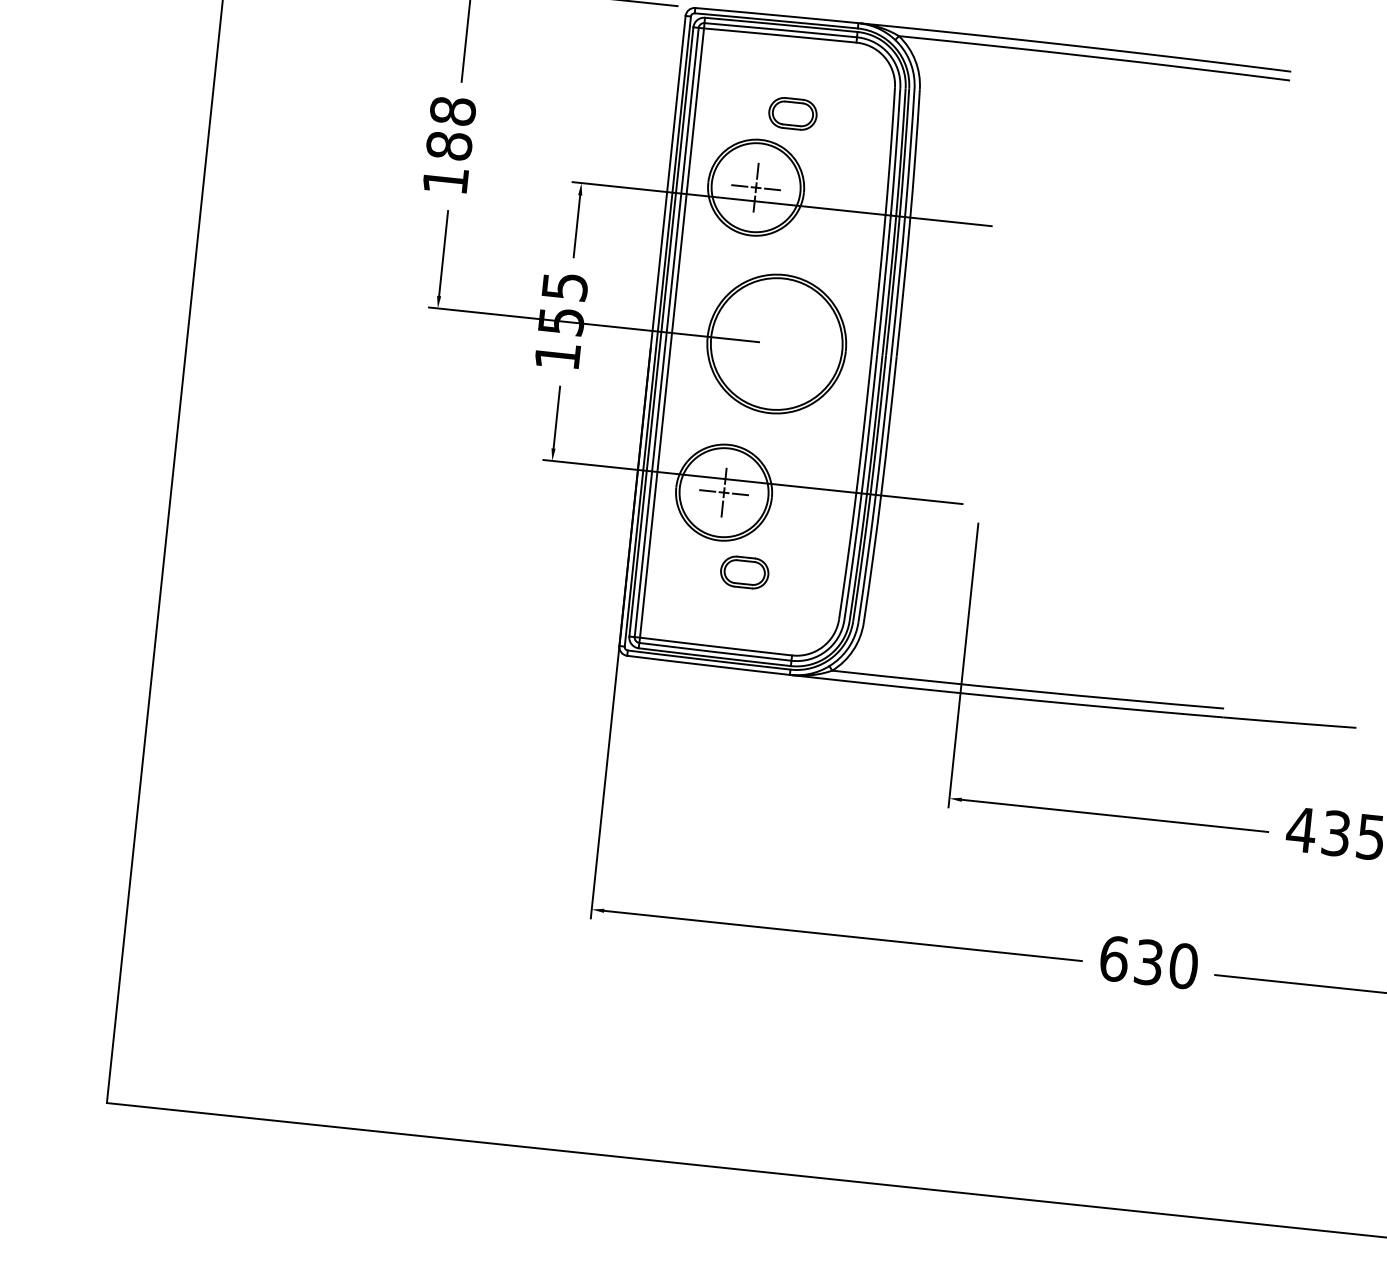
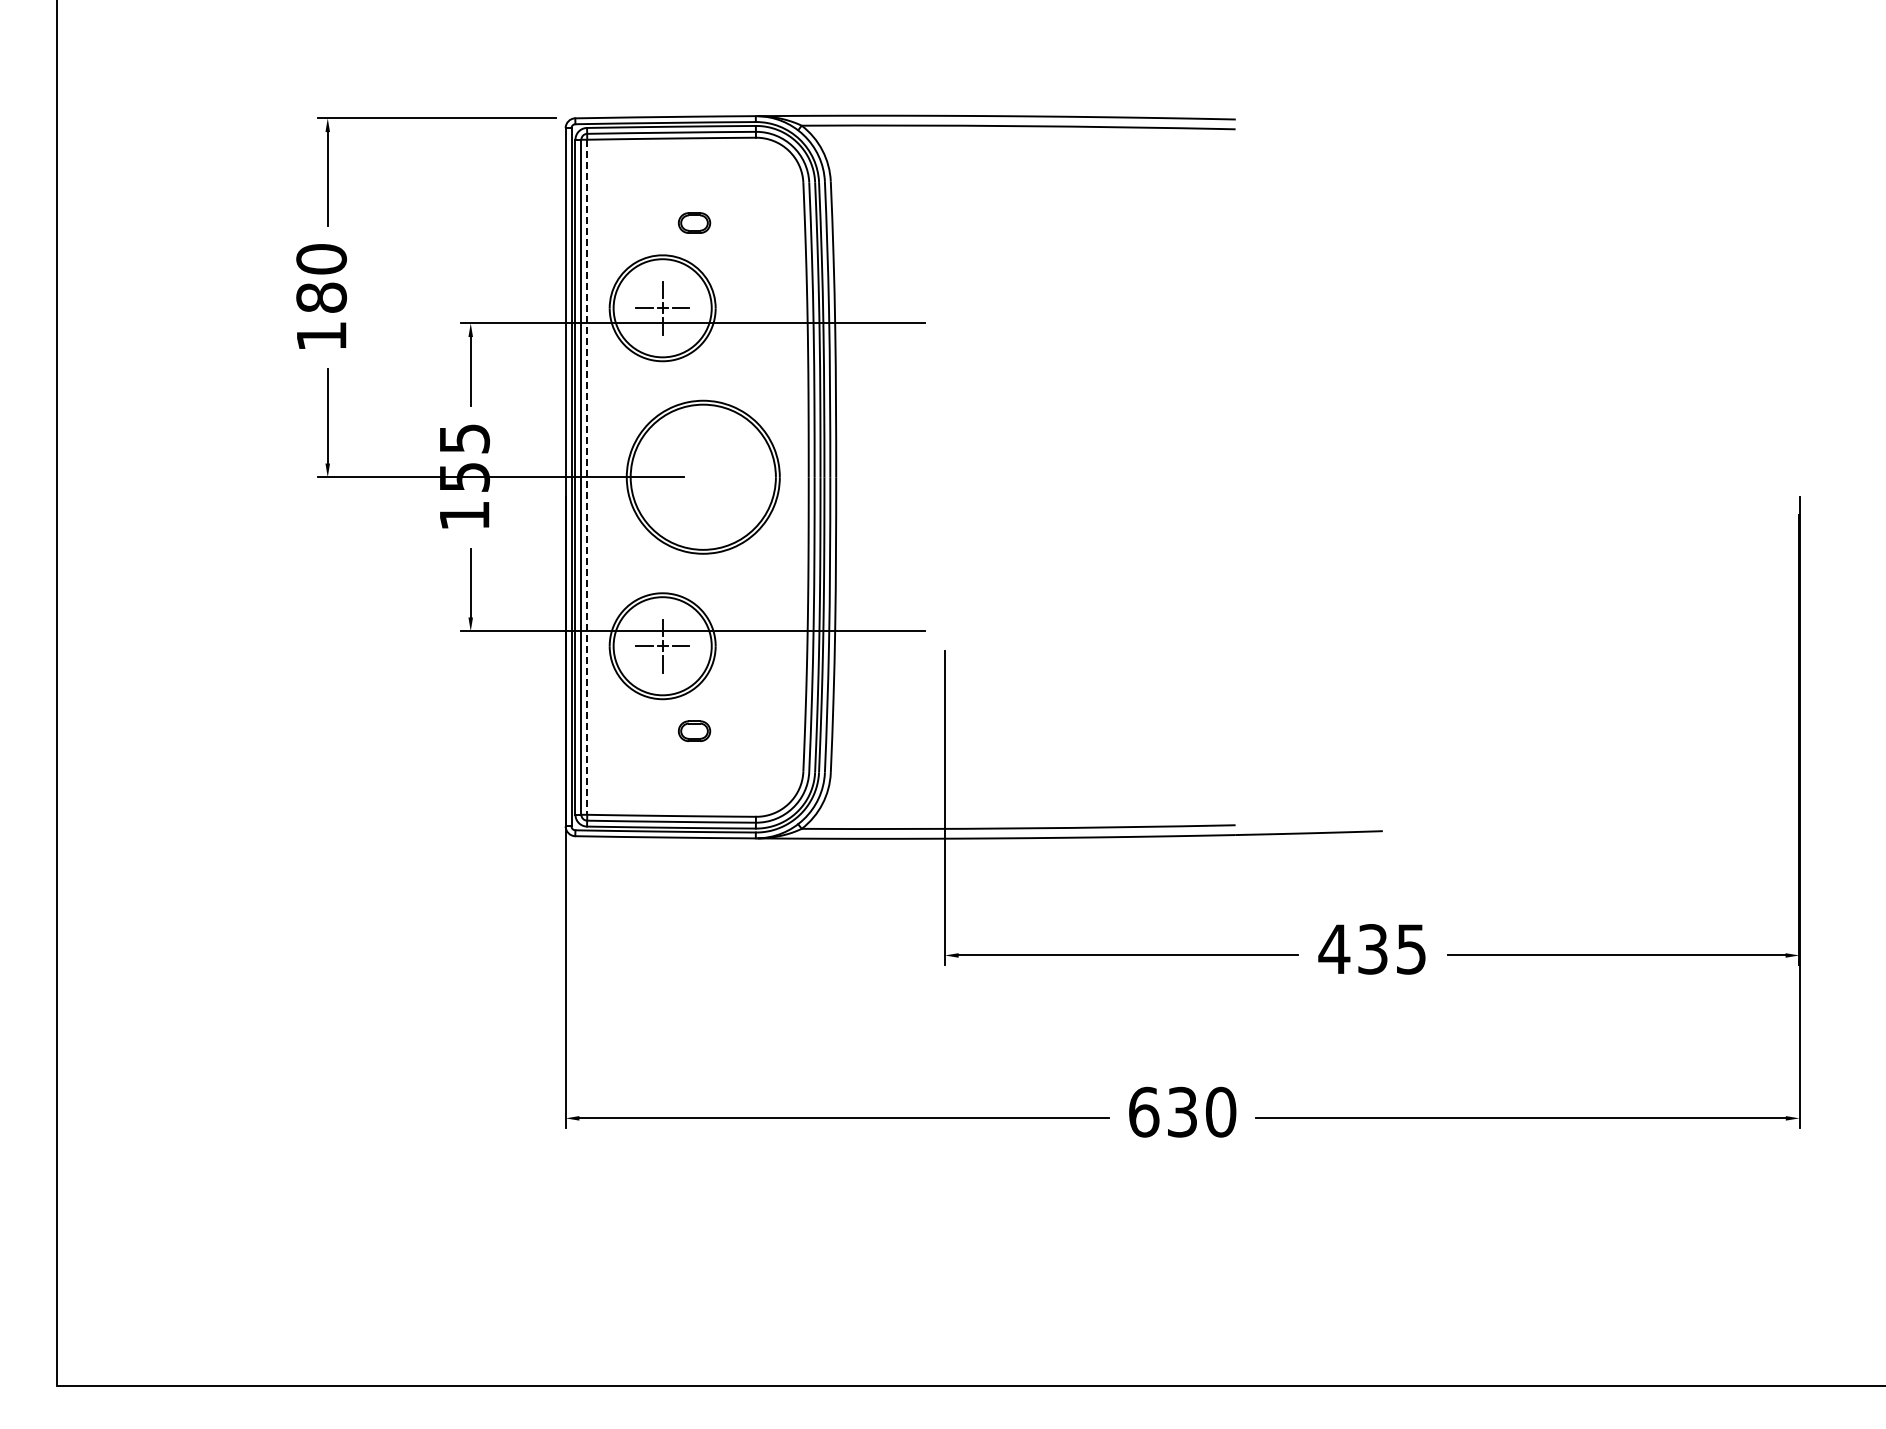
text: (452, 111) -> (321, 259), 188 -> 180
part: (792, 113) -> (694, 222), size x0.6
line: (672, 333) -> (587, 477), solid -> dashed
part: (744, 571) -> (694, 730), size x0.6

